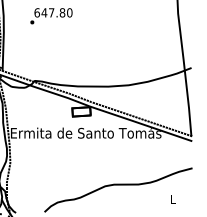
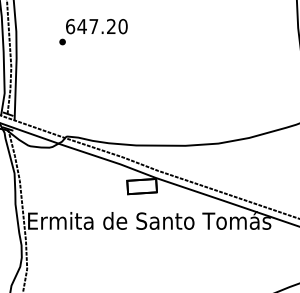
text: (62, 12) -> (111, 26), 647.80 -> 647.20

